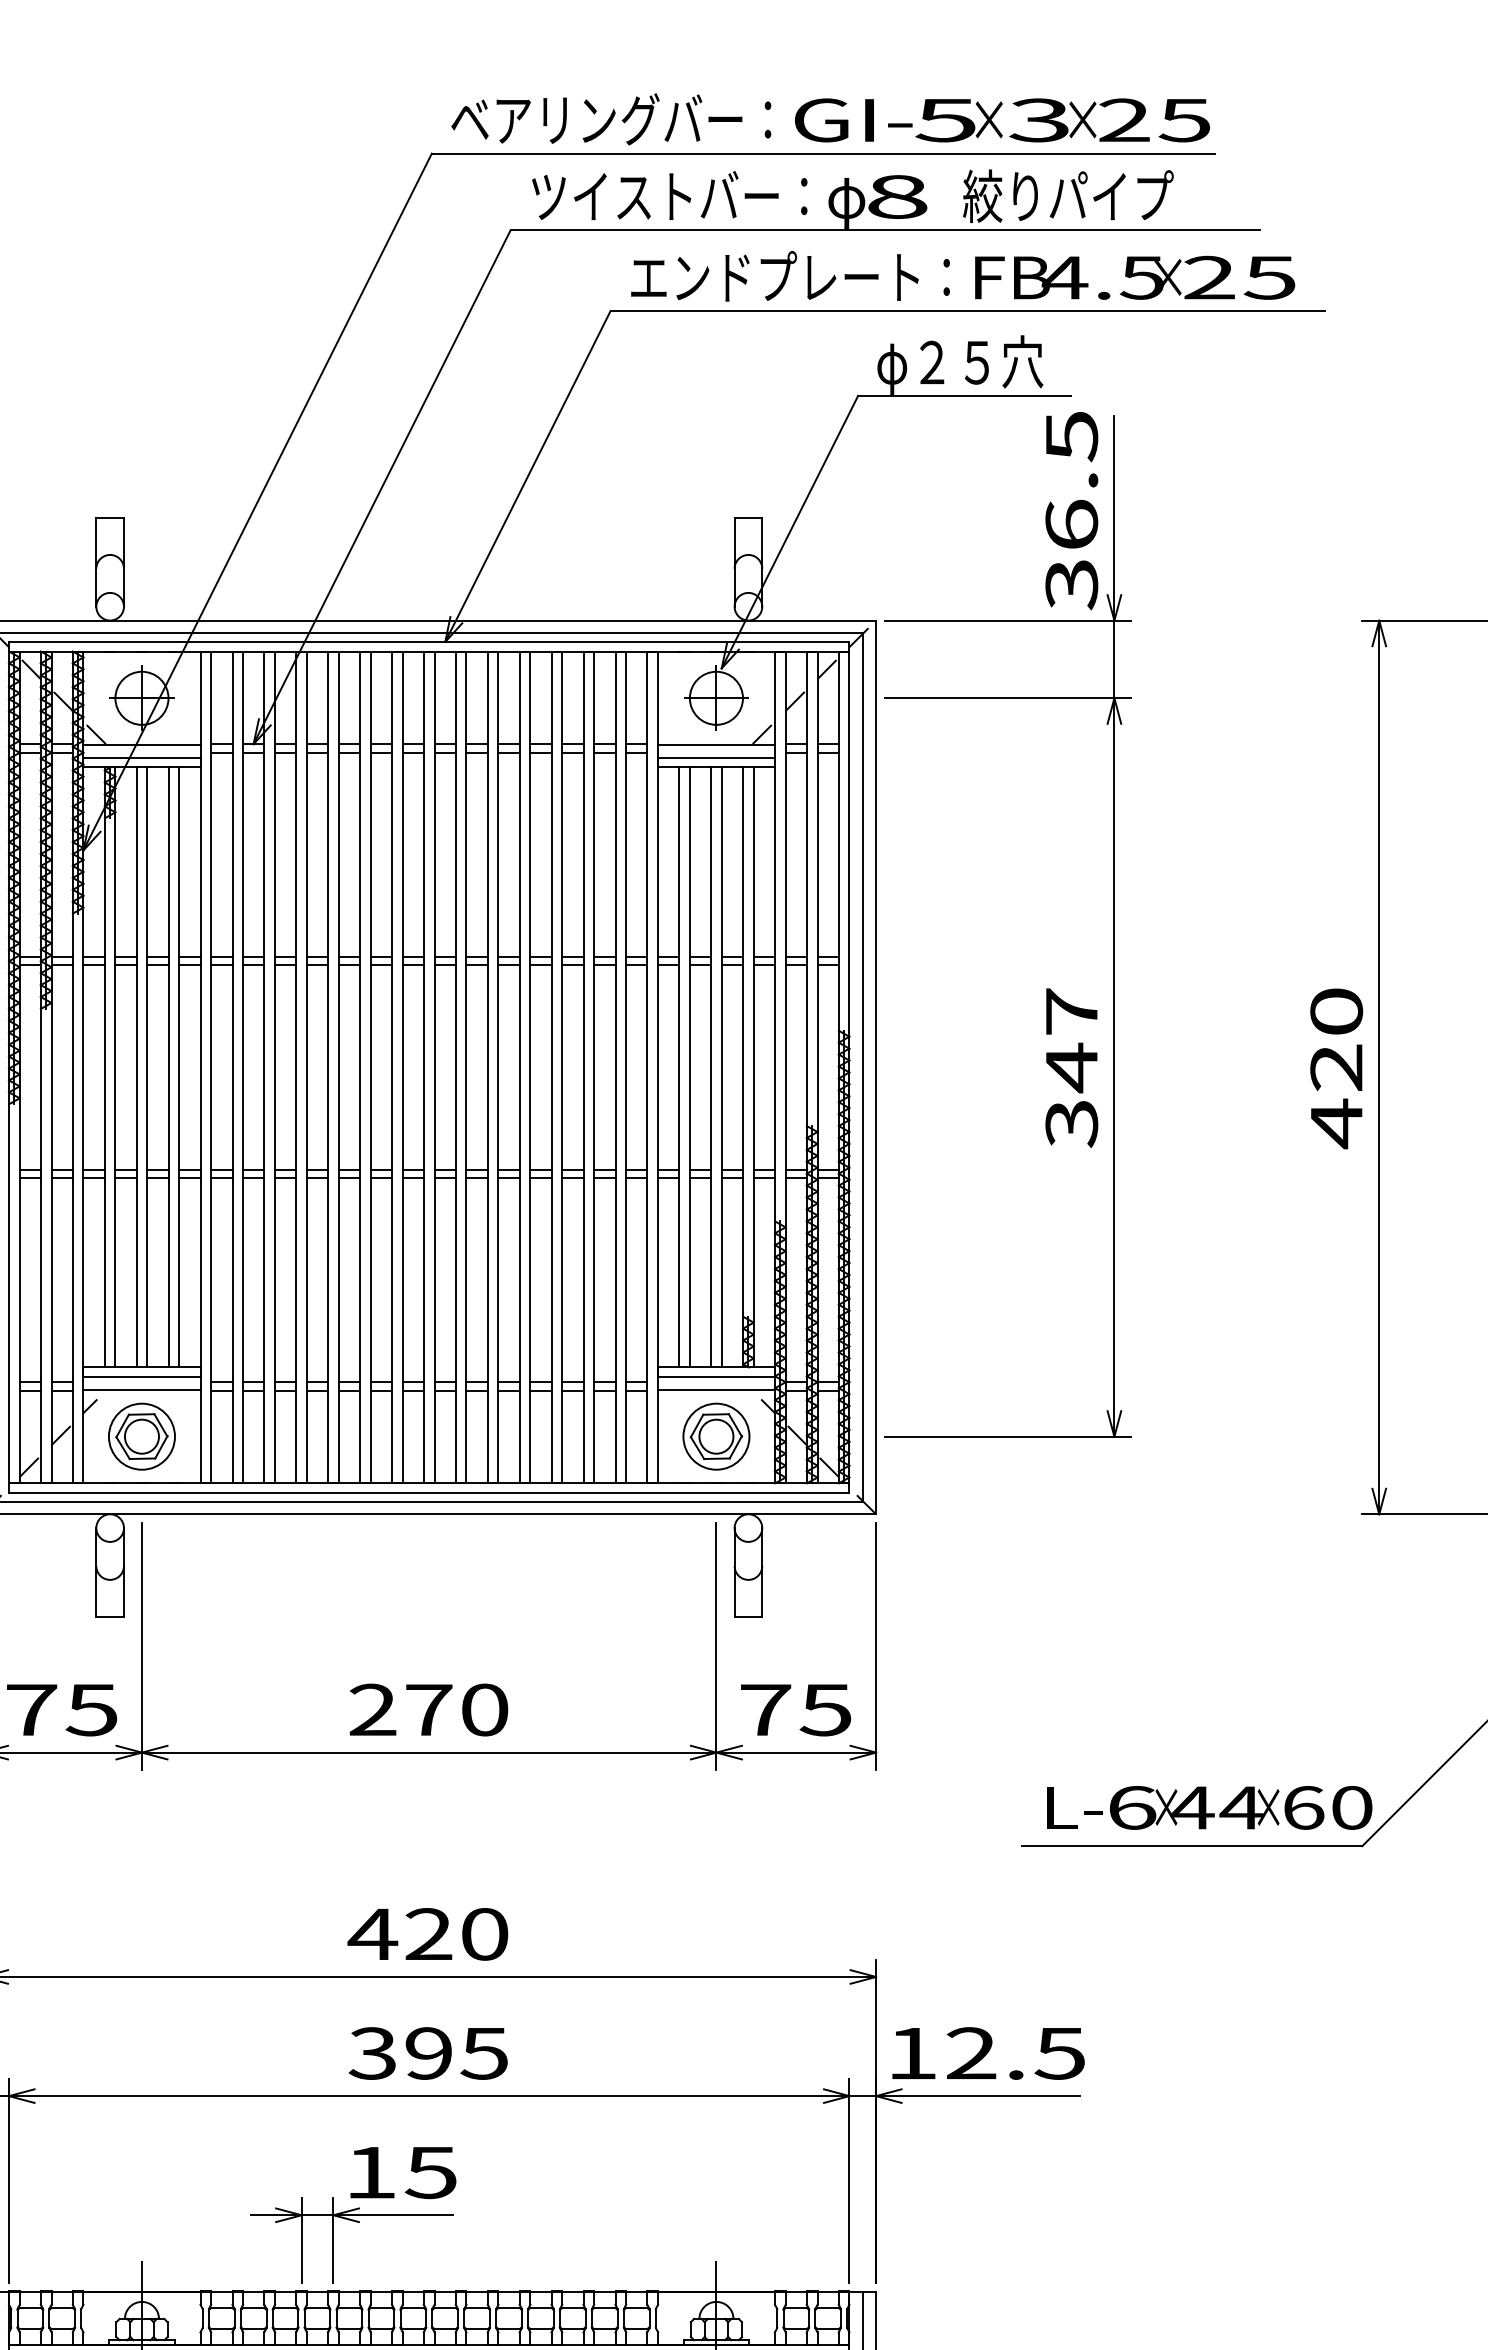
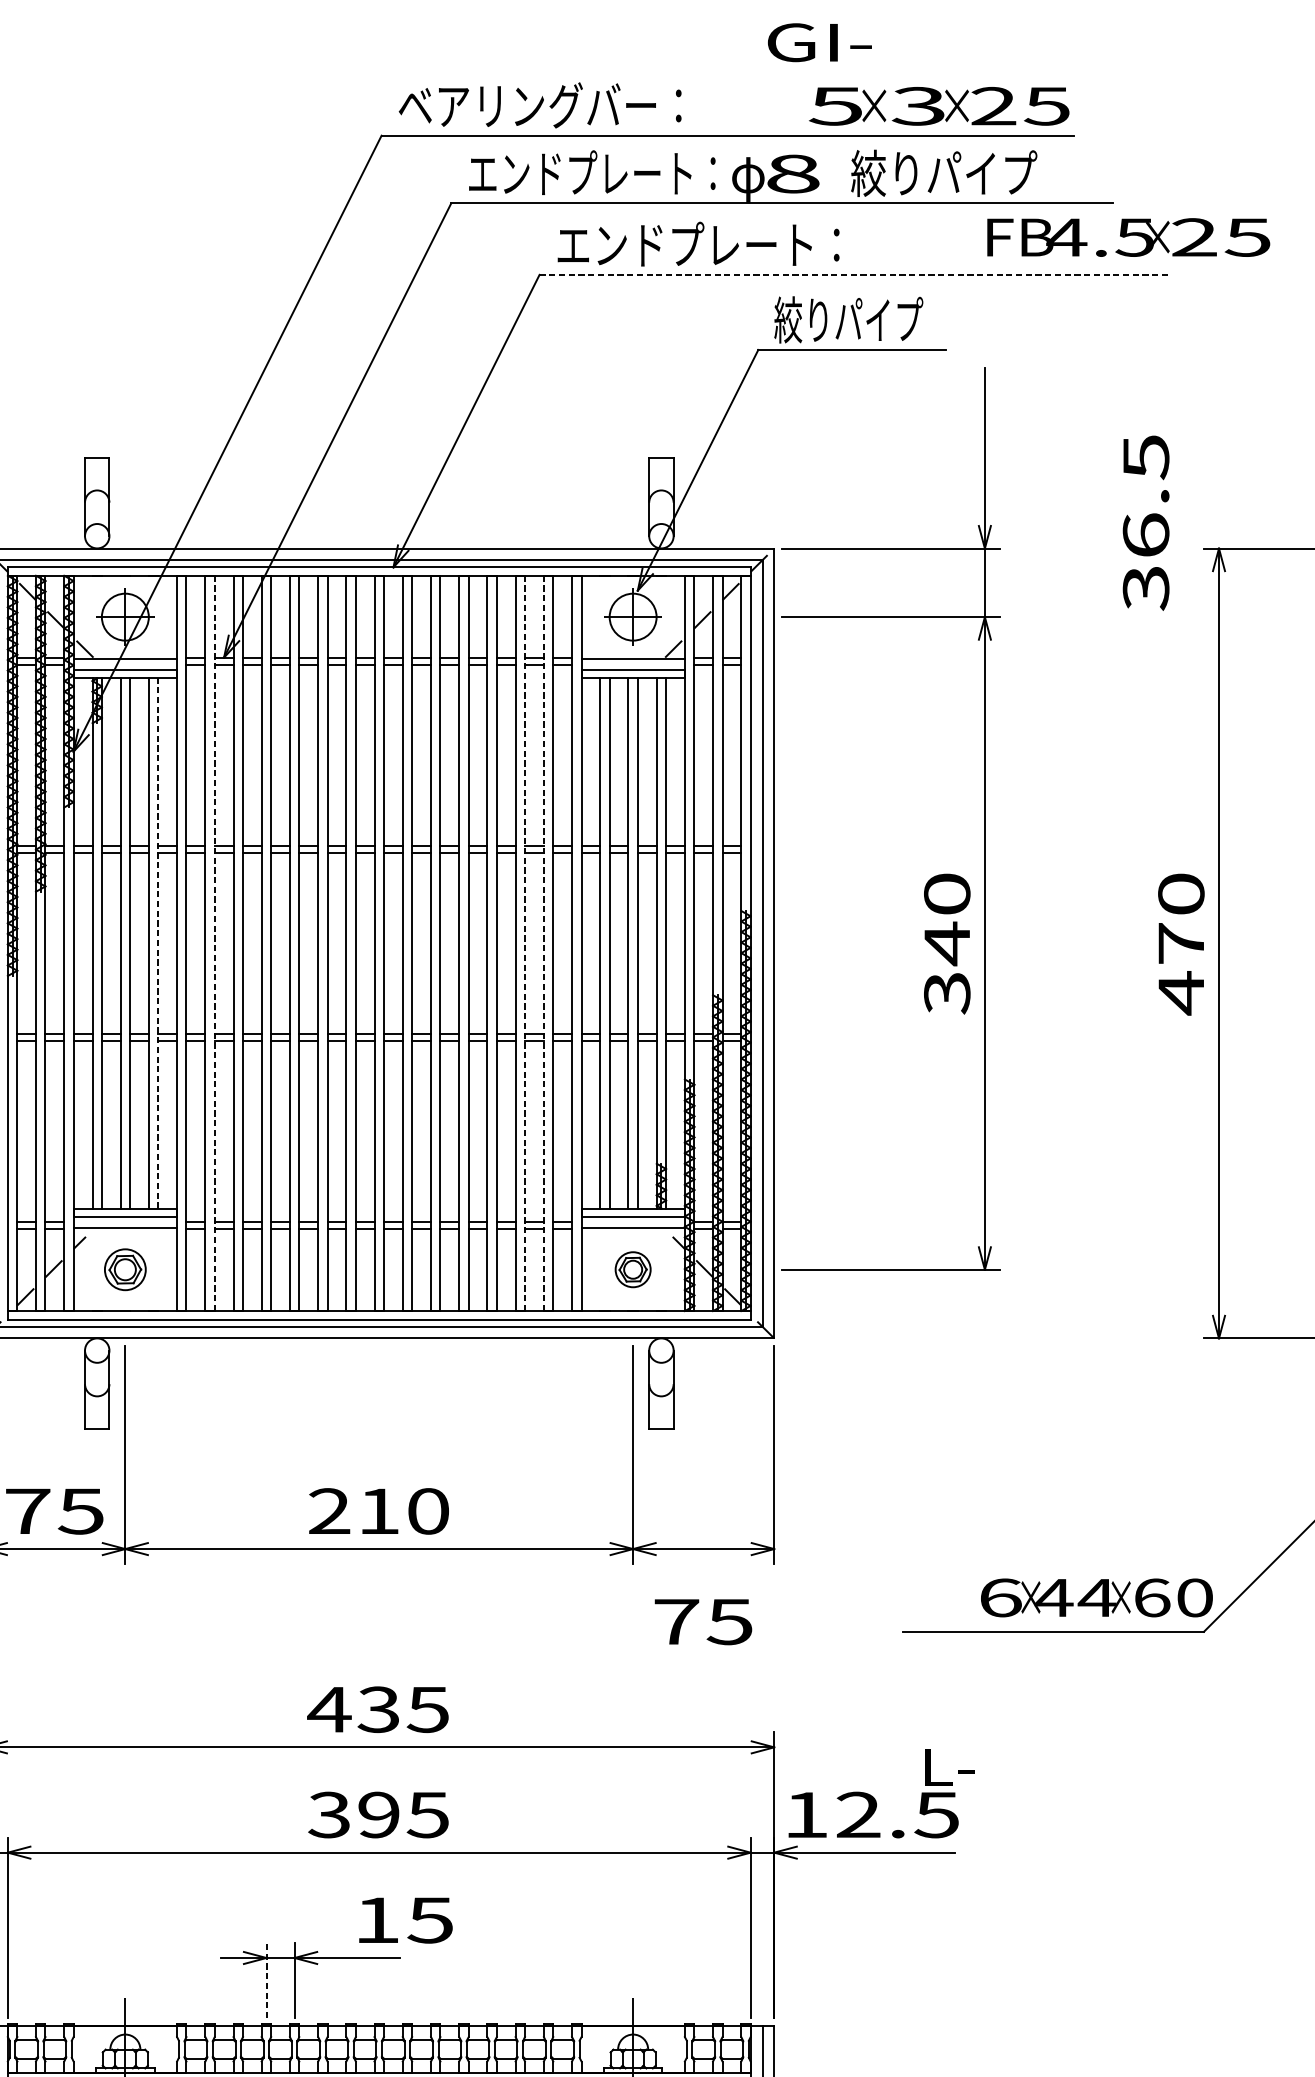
text: (853, 120) -> (819, 42), moved
text: (669, 195) -> (591, 172), ツイストバー： -> エンドプレート：
text: (1135, 277) -> (1129, 237), moved
line: (968, 311) -> (855, 275), solid -> dashed
text: (960, 364) -> (848, 322), φ２５穴 -> 絞りパイプ
text: (1071, 511) -> (1145, 523), moved
text: (1071, 1011) -> (946, 893), 347 -> 340
line: (179, 1066) -> (158, 942), solid -> dashed
line: (243, 1067) -> (215, 943), solid -> dashed
line: (594, 1067) -> (525, 943), solid -> dashed
line: (615, 1067) -> (543, 943), solid -> dashed
text: (1336, 1067) -> (1181, 943), 420 -> 470
part: (141, 1436) -> (124, 1269), size x0.7
part: (716, 1436) -> (633, 1269), size x0.6
text: (429, 1709) -> (379, 1510), 270 -> 210
text: (795, 1710) -> (703, 1622), moved
text: (1074, 1807) -> (949, 1767), moved
text: (456, 1934) -> (403, 1709), 420 -> 435
text: (403, 2173) -> (406, 1921), moved
line: (301, 2240) -> (266, 1980), solid -> dashed

